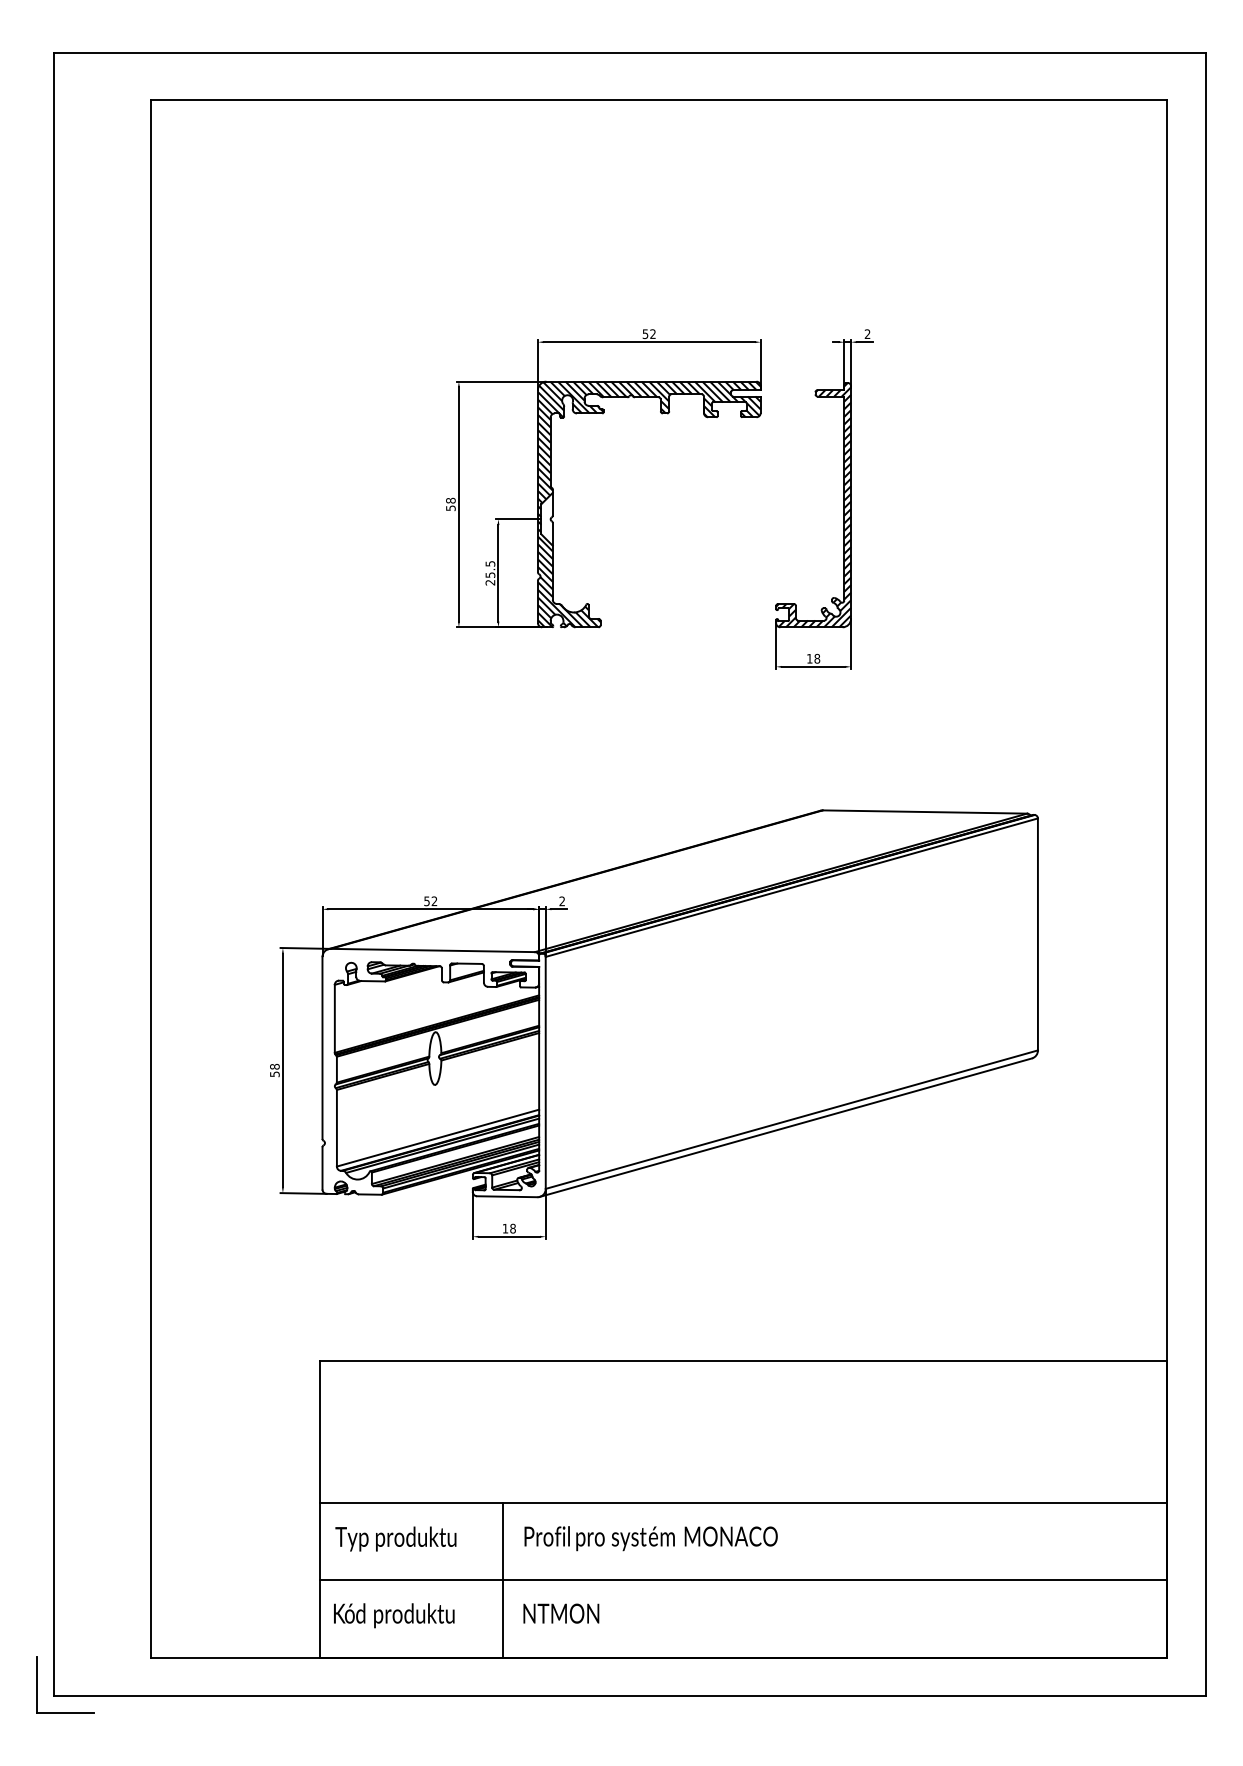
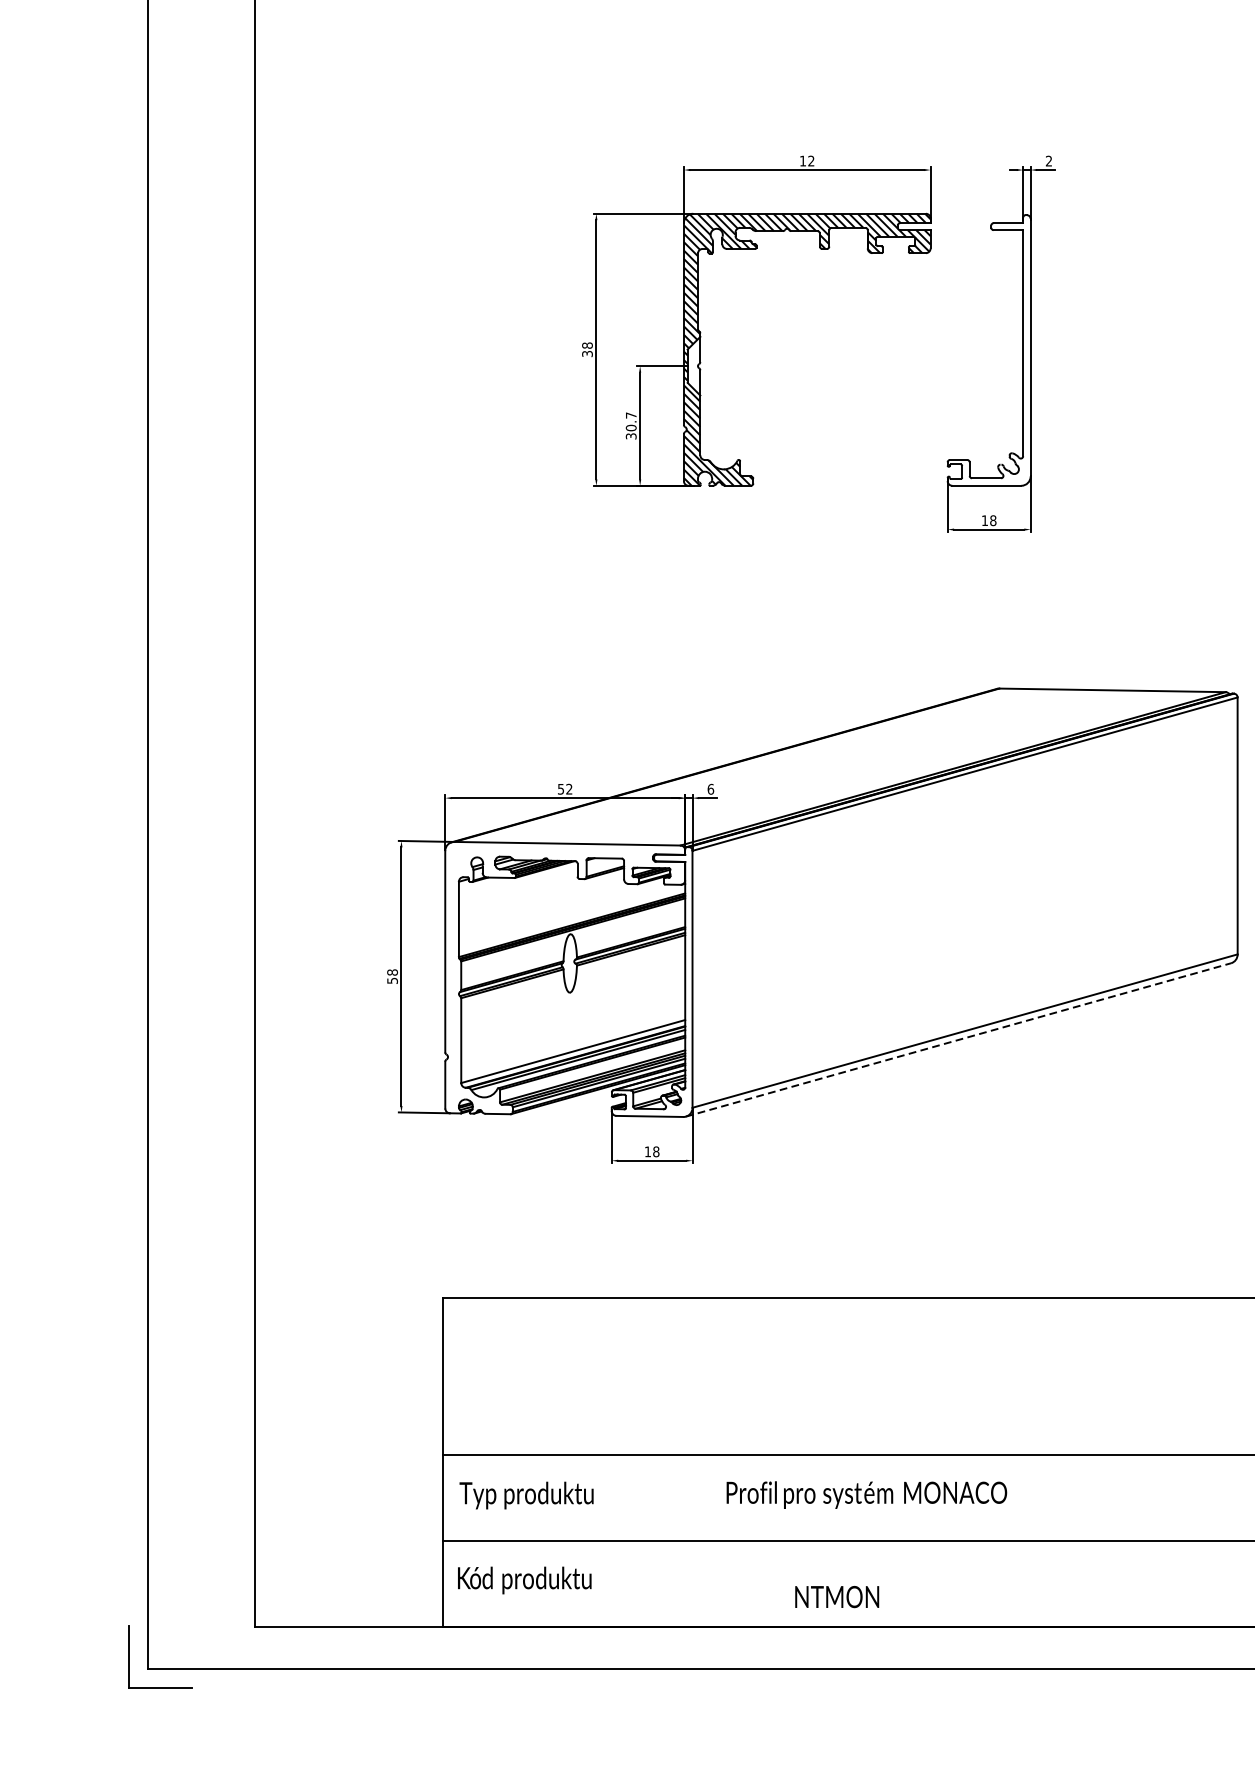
text: (645, 334) -> (803, 161), 52 -> 12
hatch: (813, 504) -> (989, 349), removed
text: (450, 507) -> (587, 353), 58 -> 38
text: (490, 573) -> (631, 426), 25.5 -> 30.7
text: (562, 901) -> (711, 789), 2 -> 6
line: (785, 1127) -> (958, 1039), solid -> dashed
text: (650, 1538) -> (866, 1494), moved
line: (503, 1580) -> (645, 1541), removed
text: (561, 1613) -> (837, 1596), moved

